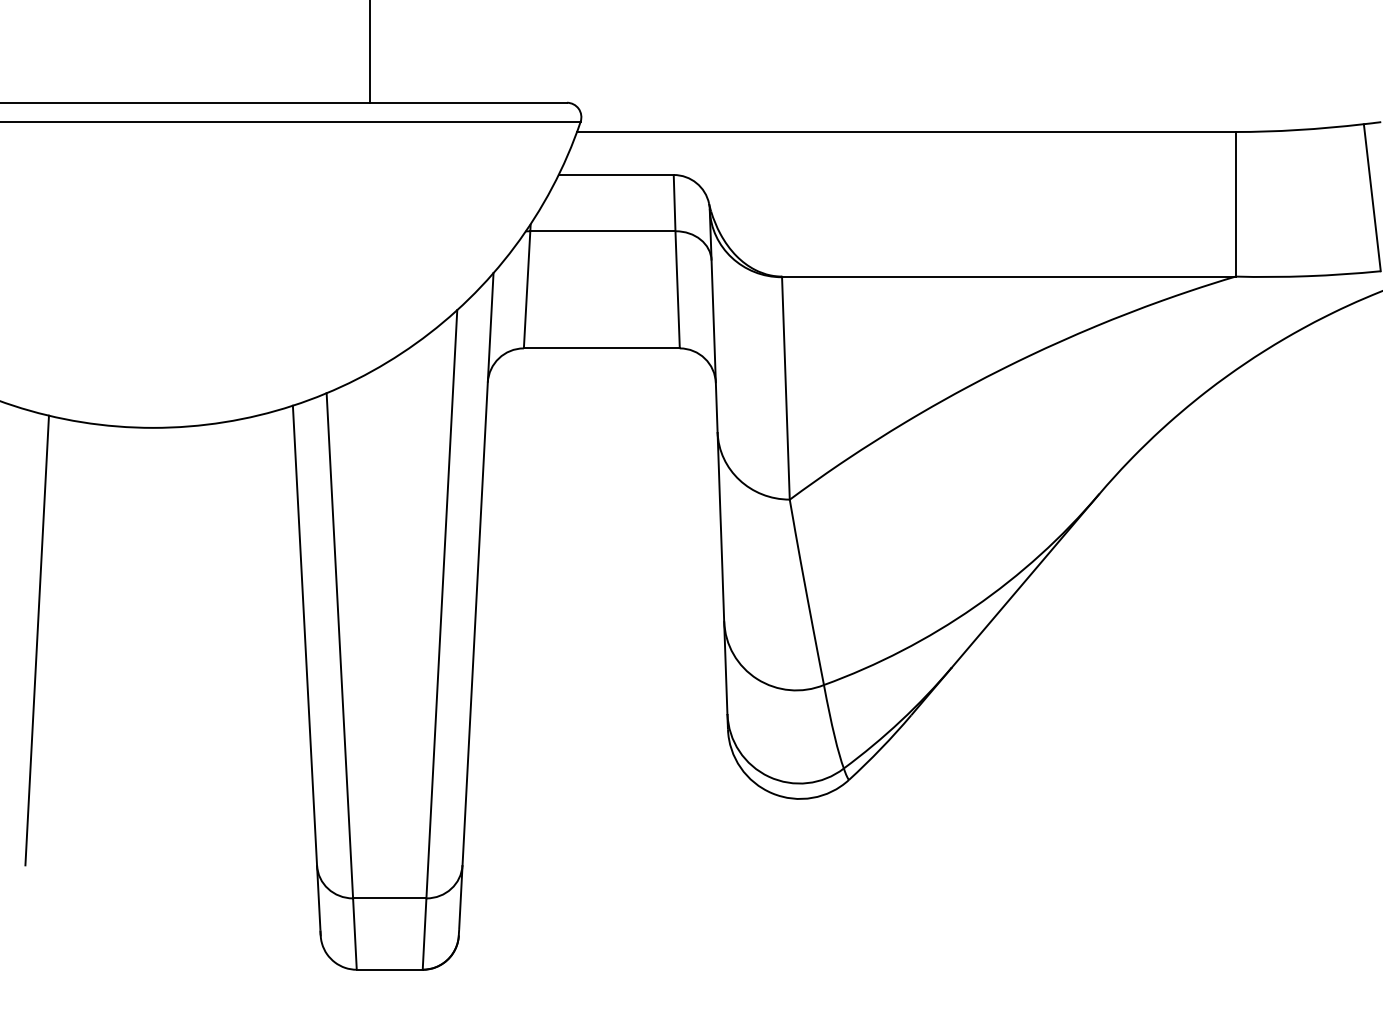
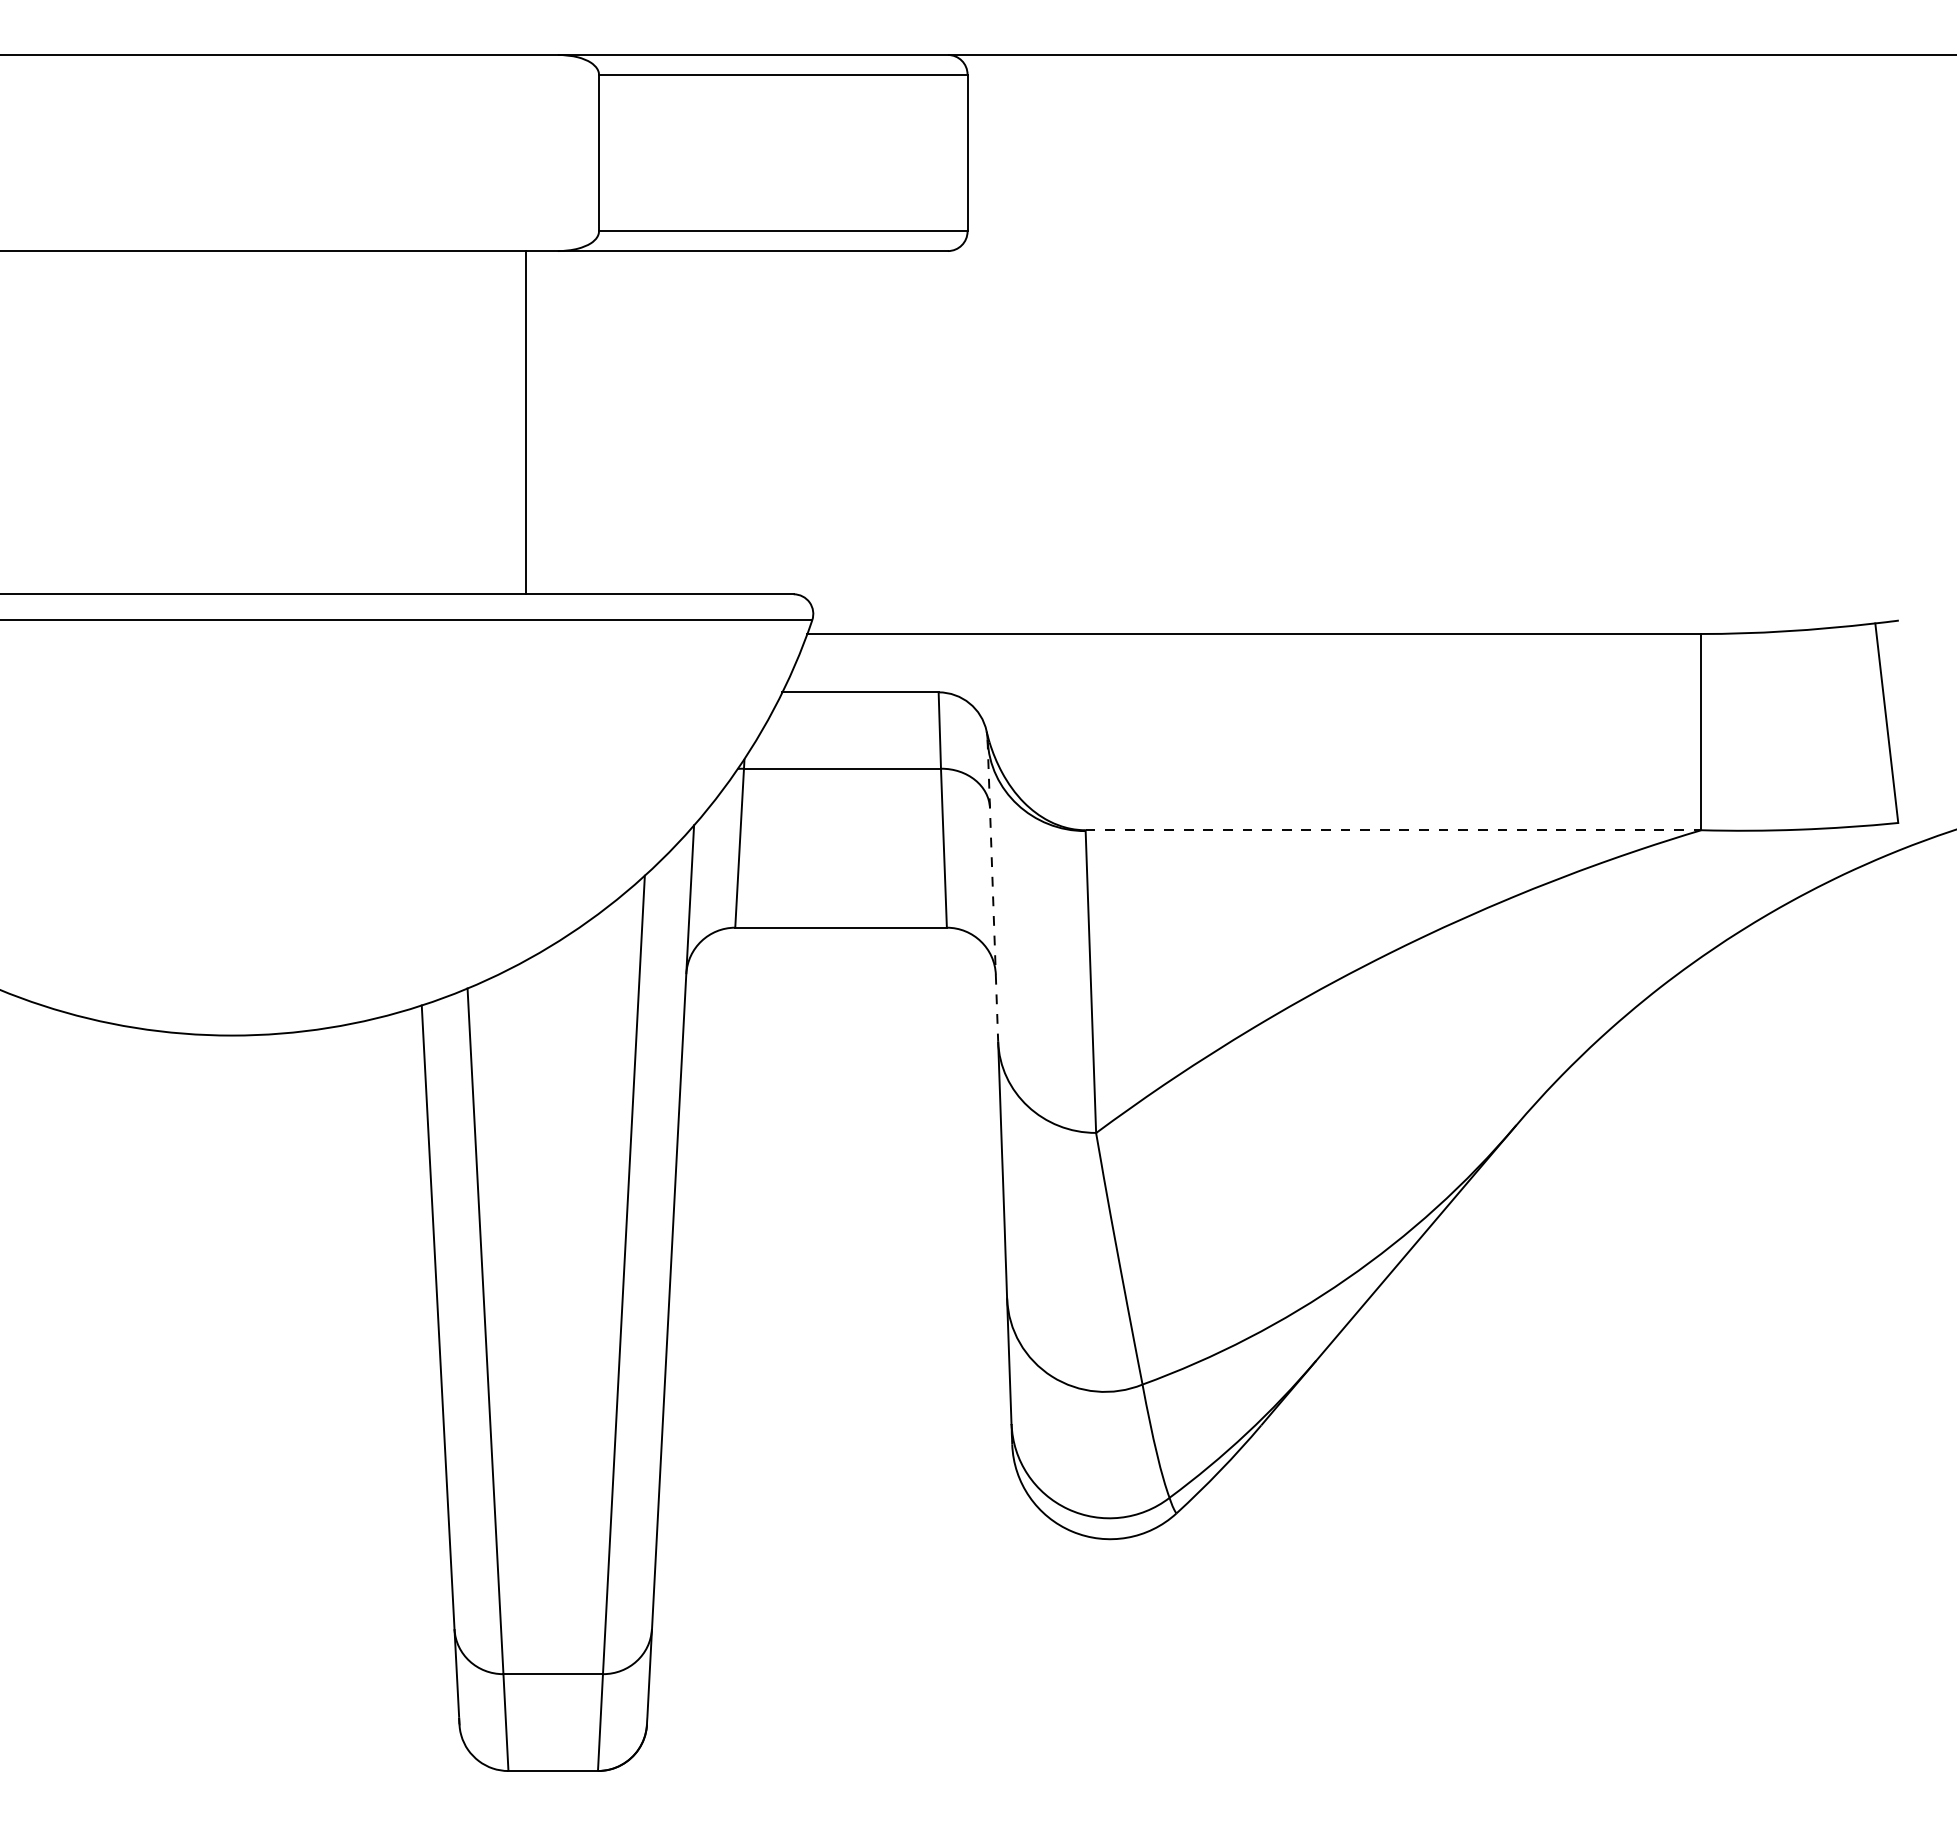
line: (1008, 276) -> (1393, 830), solid -> dashed
line: (713, 321) -> (992, 891), solid -> dashed
line: (37, 640) -> (74, 1324), removed

